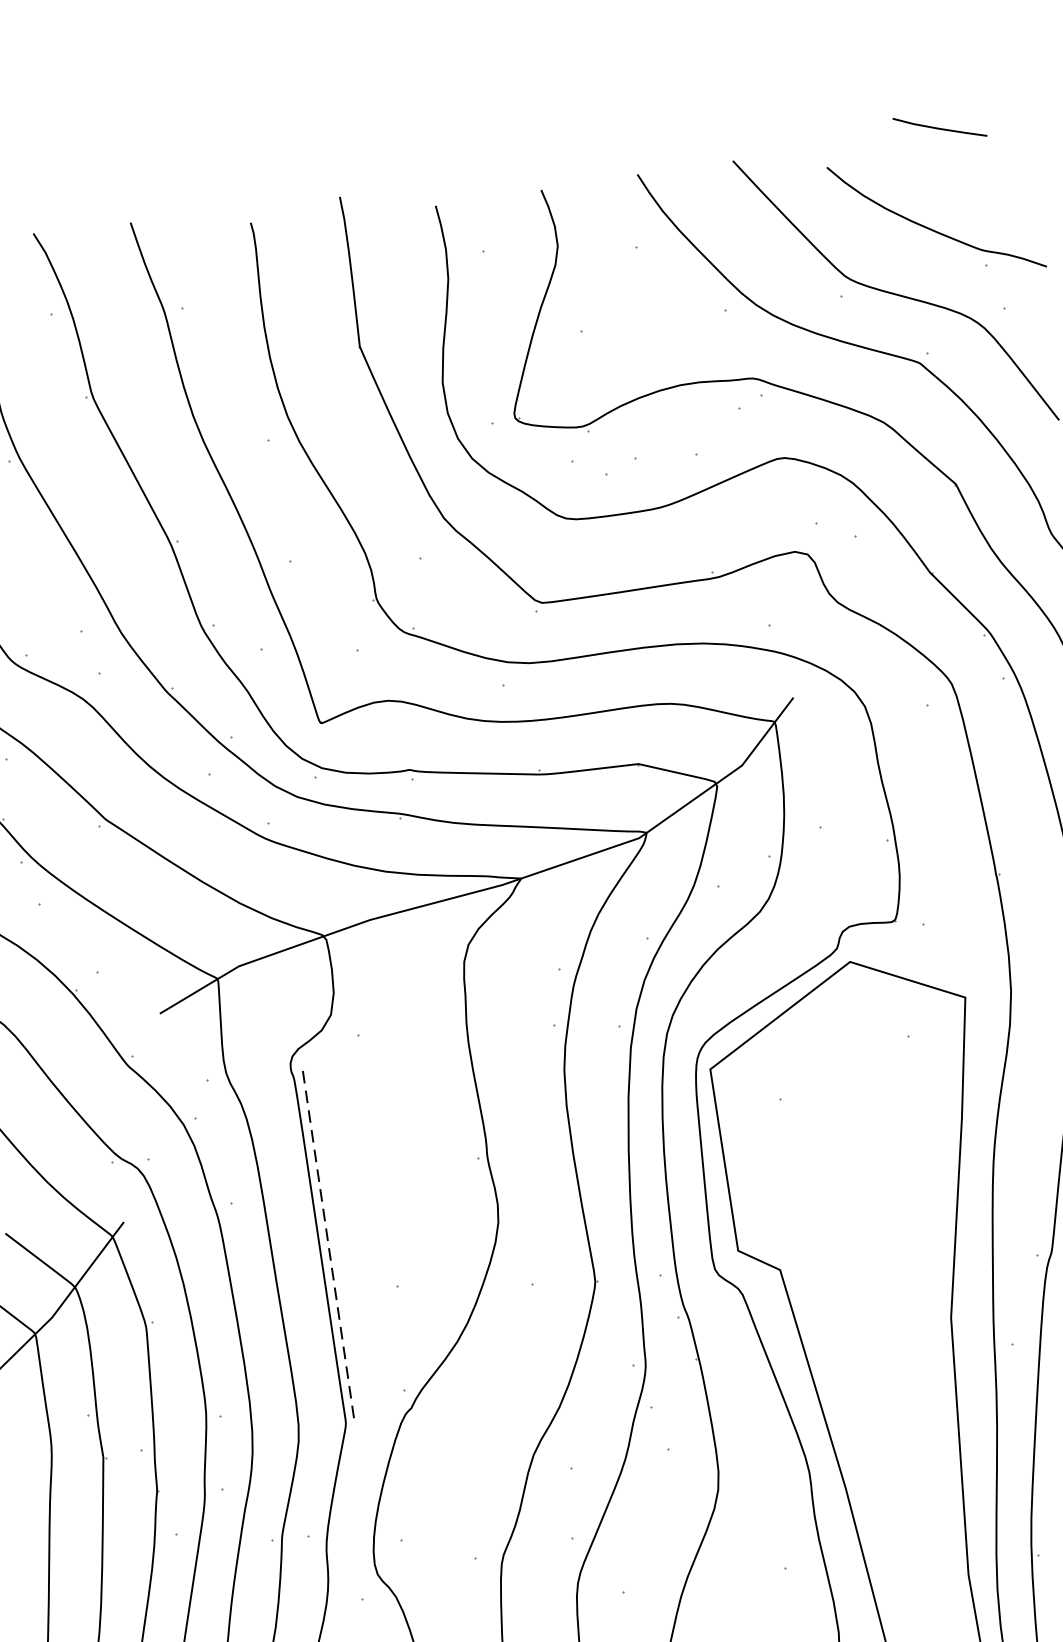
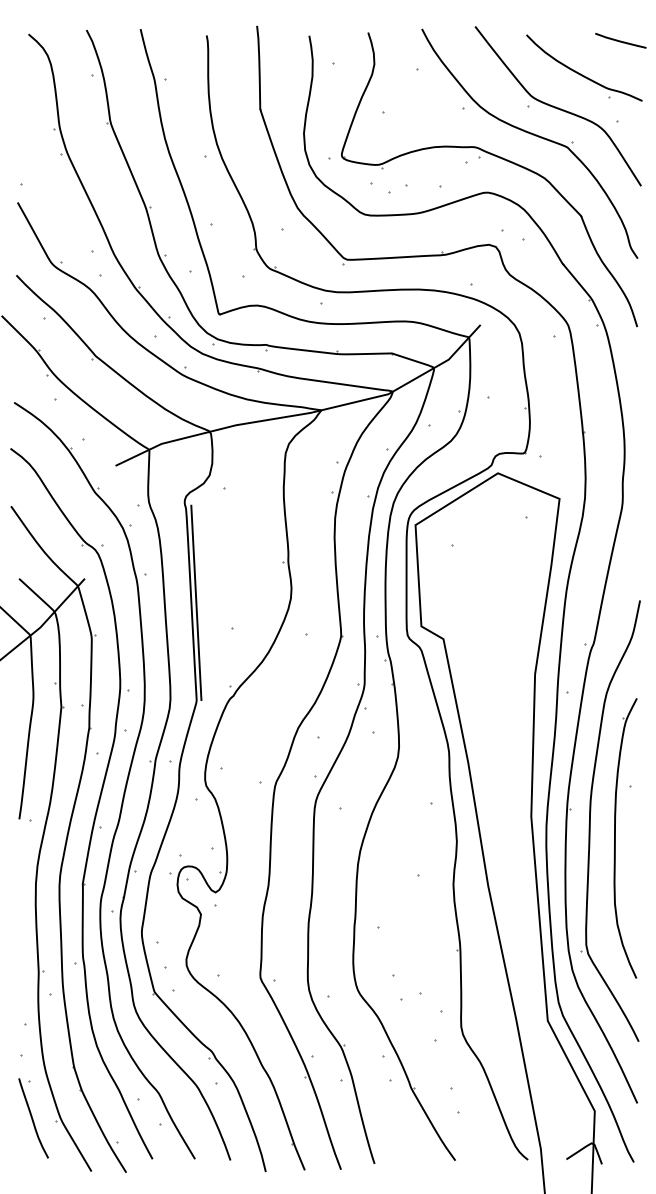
line: (939, 126) -> (620, 40), moved
line: (329, 1247) -> (196, 603), dashed -> solid

